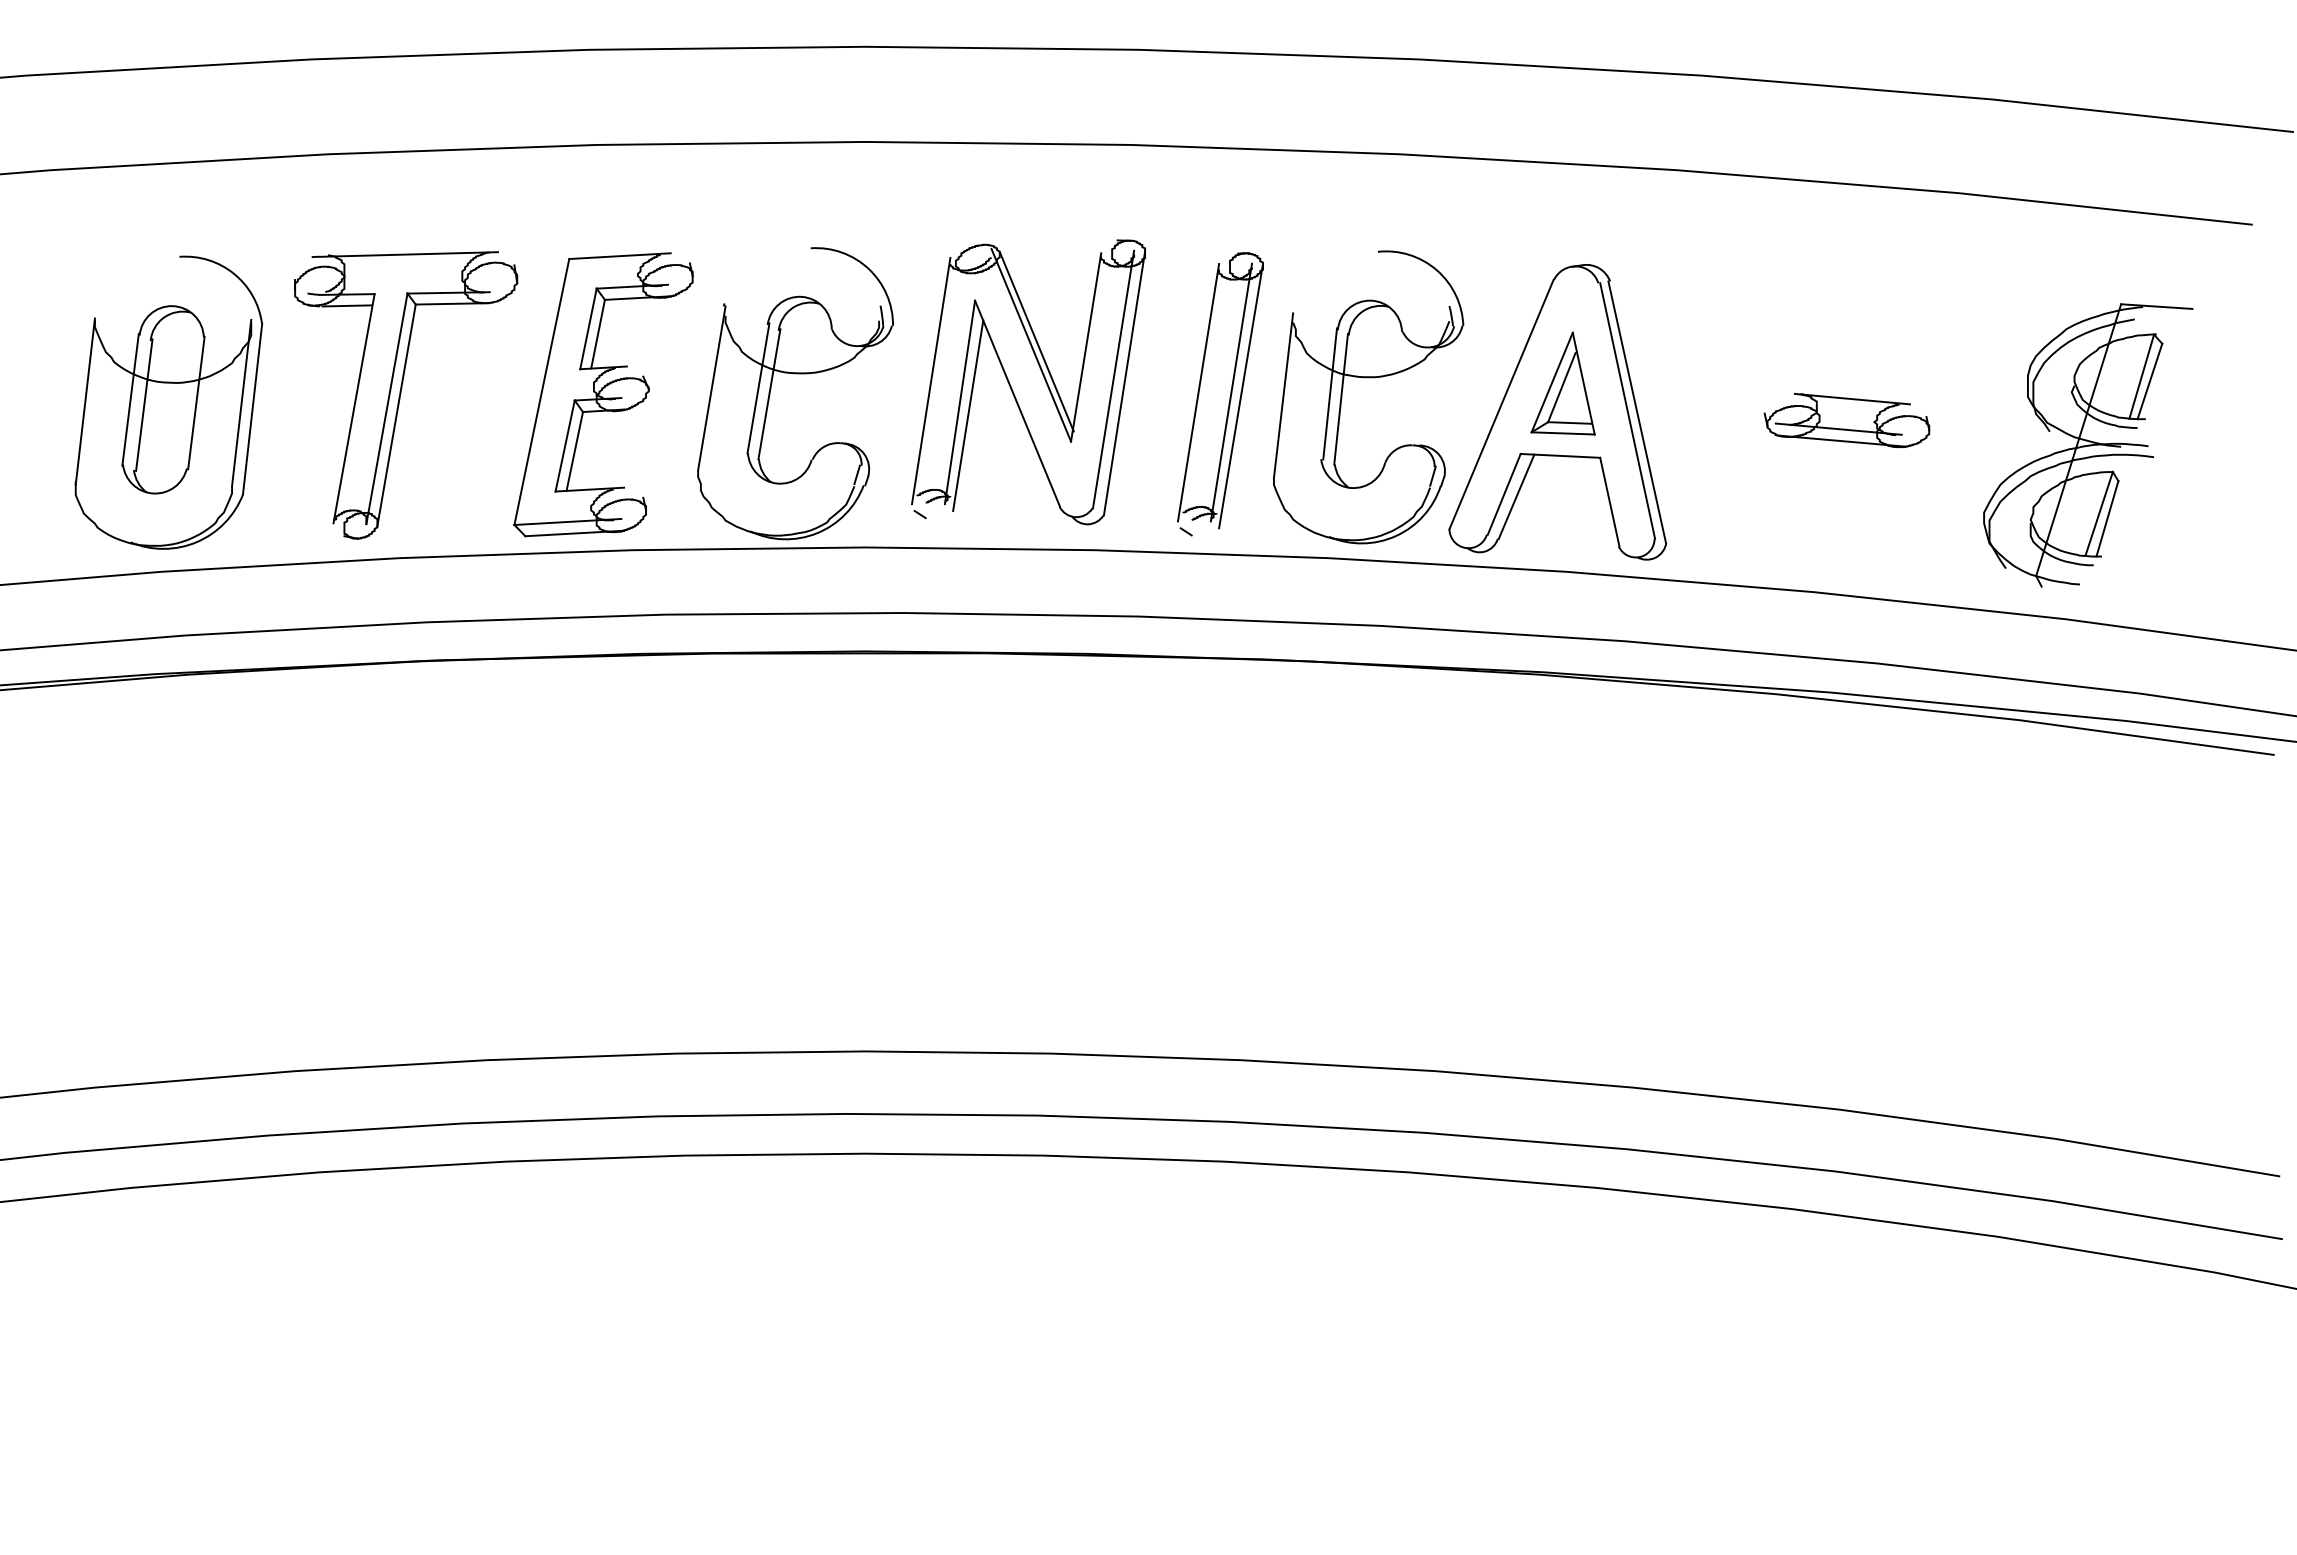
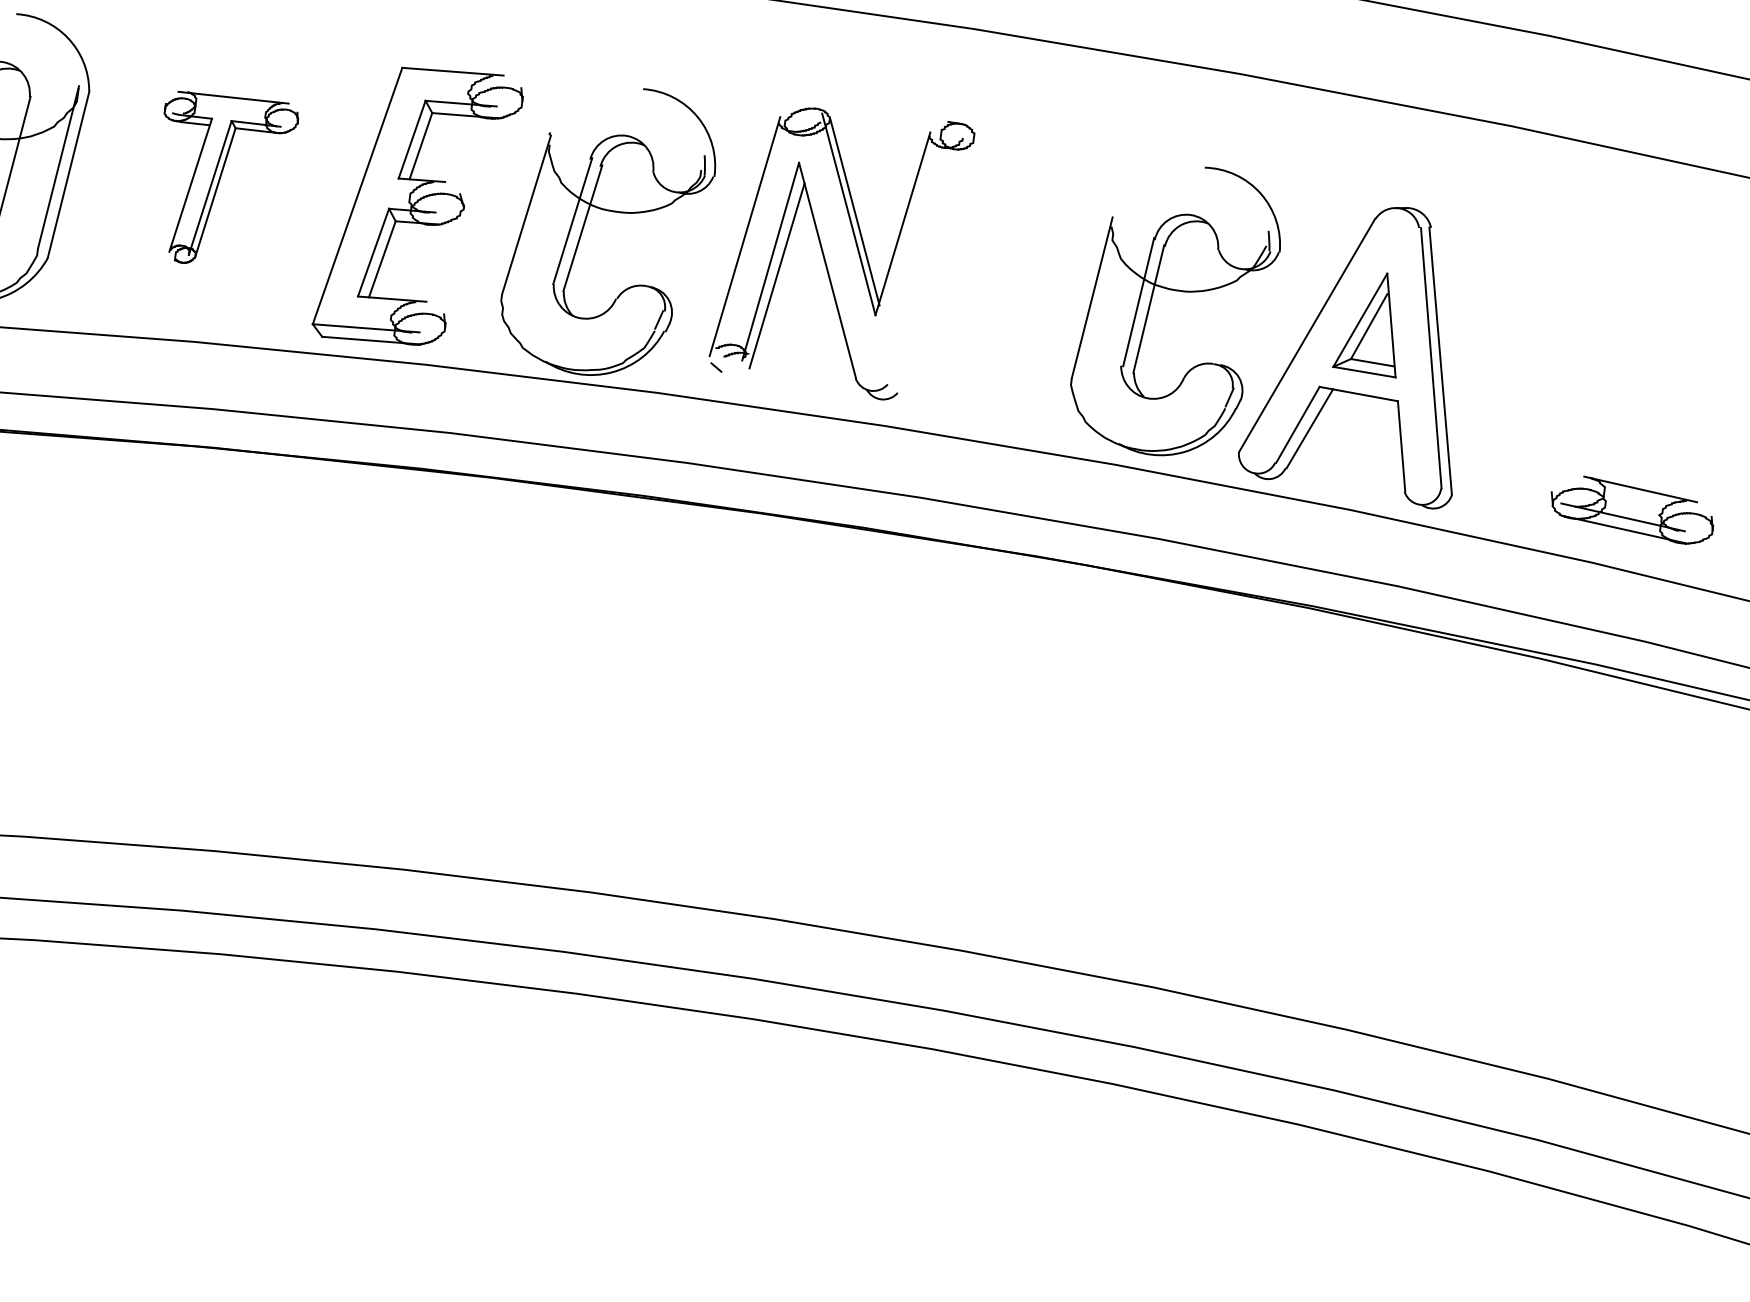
line: (1113, 379) -> (925, 259), removed
line: (1124, 383) -> (936, 264), removed
part: (406, 395) -> (222, 181), size x0.6
part: (1229, 396) -> (1038, 291), removed
part: (1846, 420) -> (1631, 509), moved

